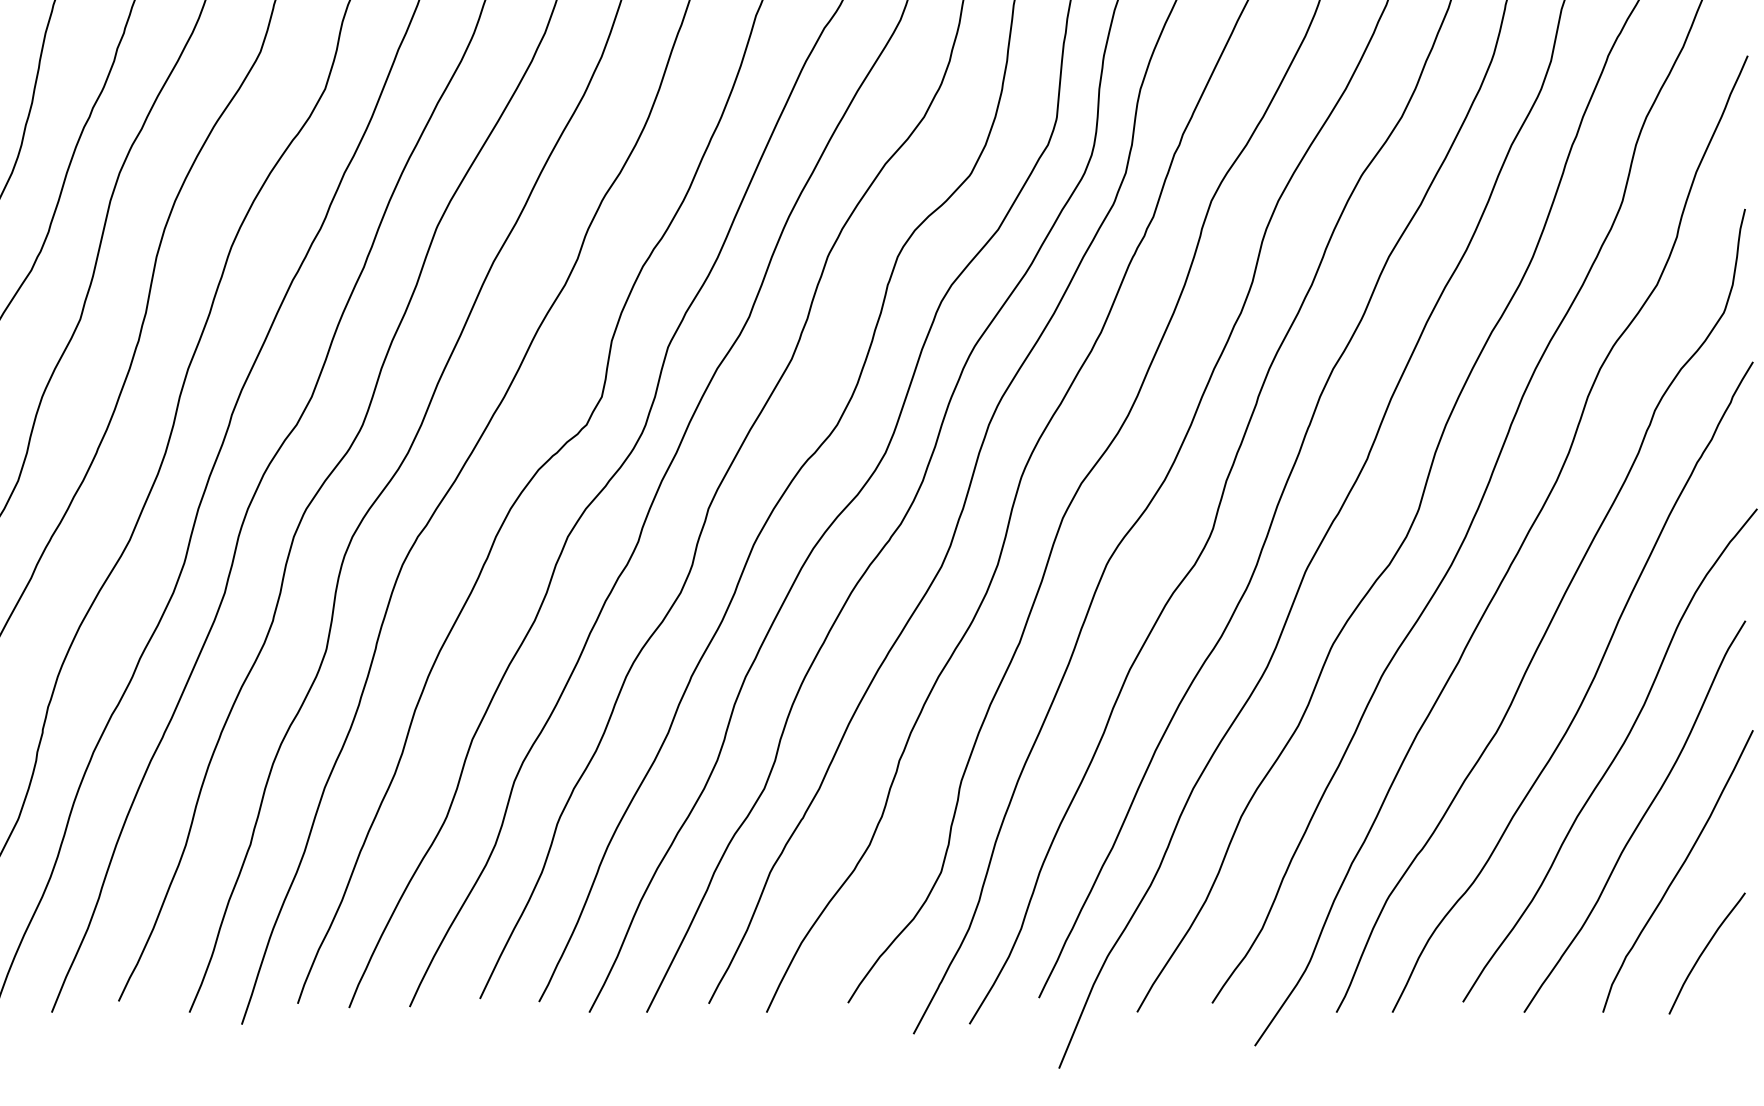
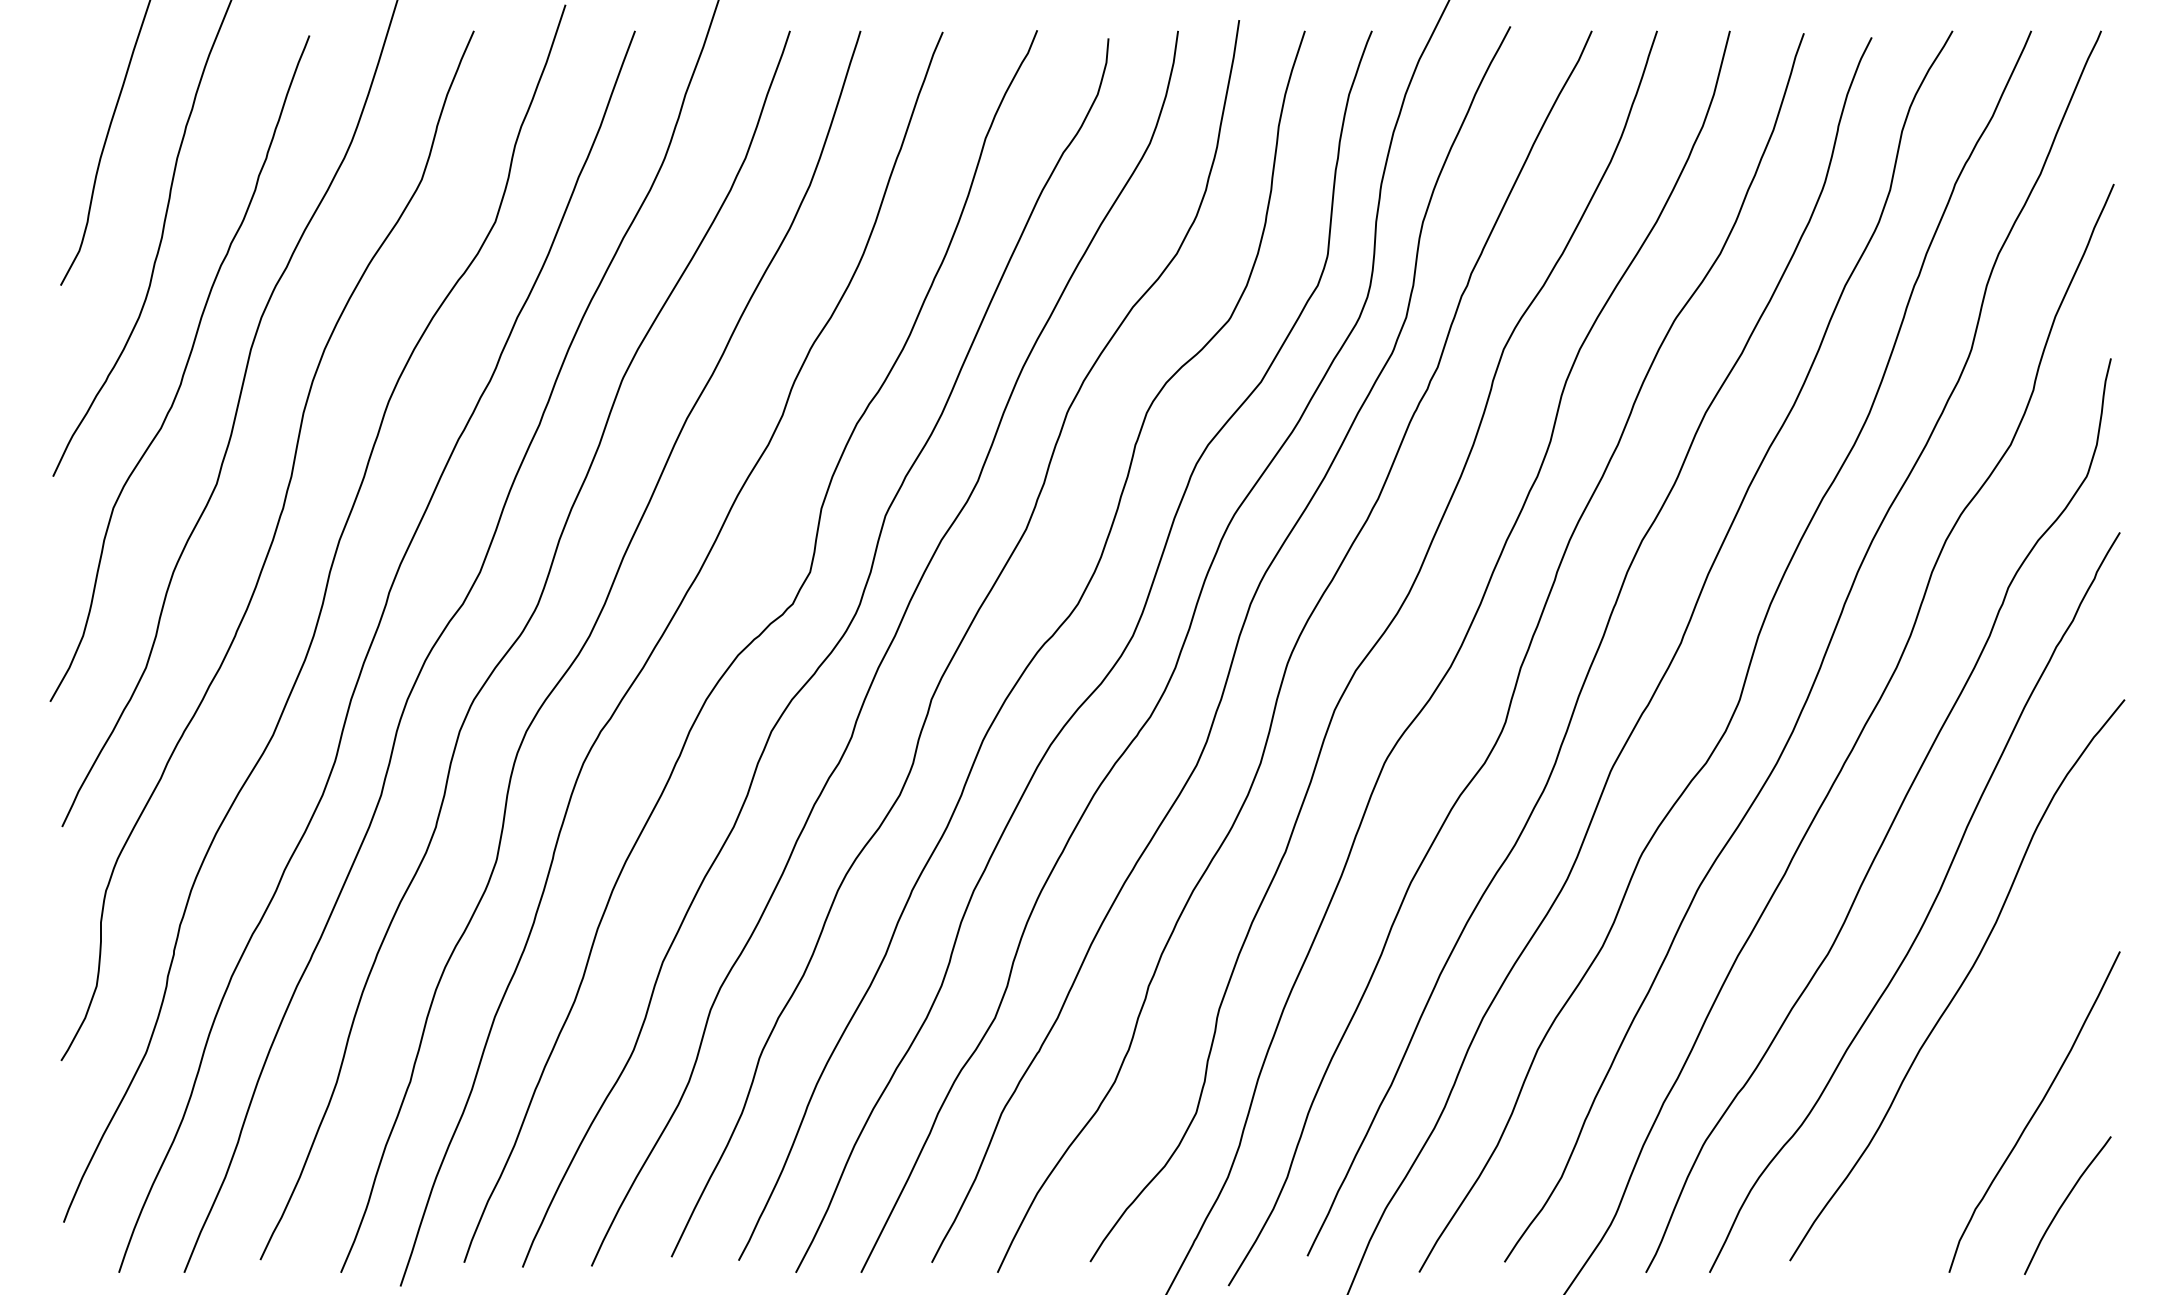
curve: (1640, 819) -> (1991, 1053), removed

